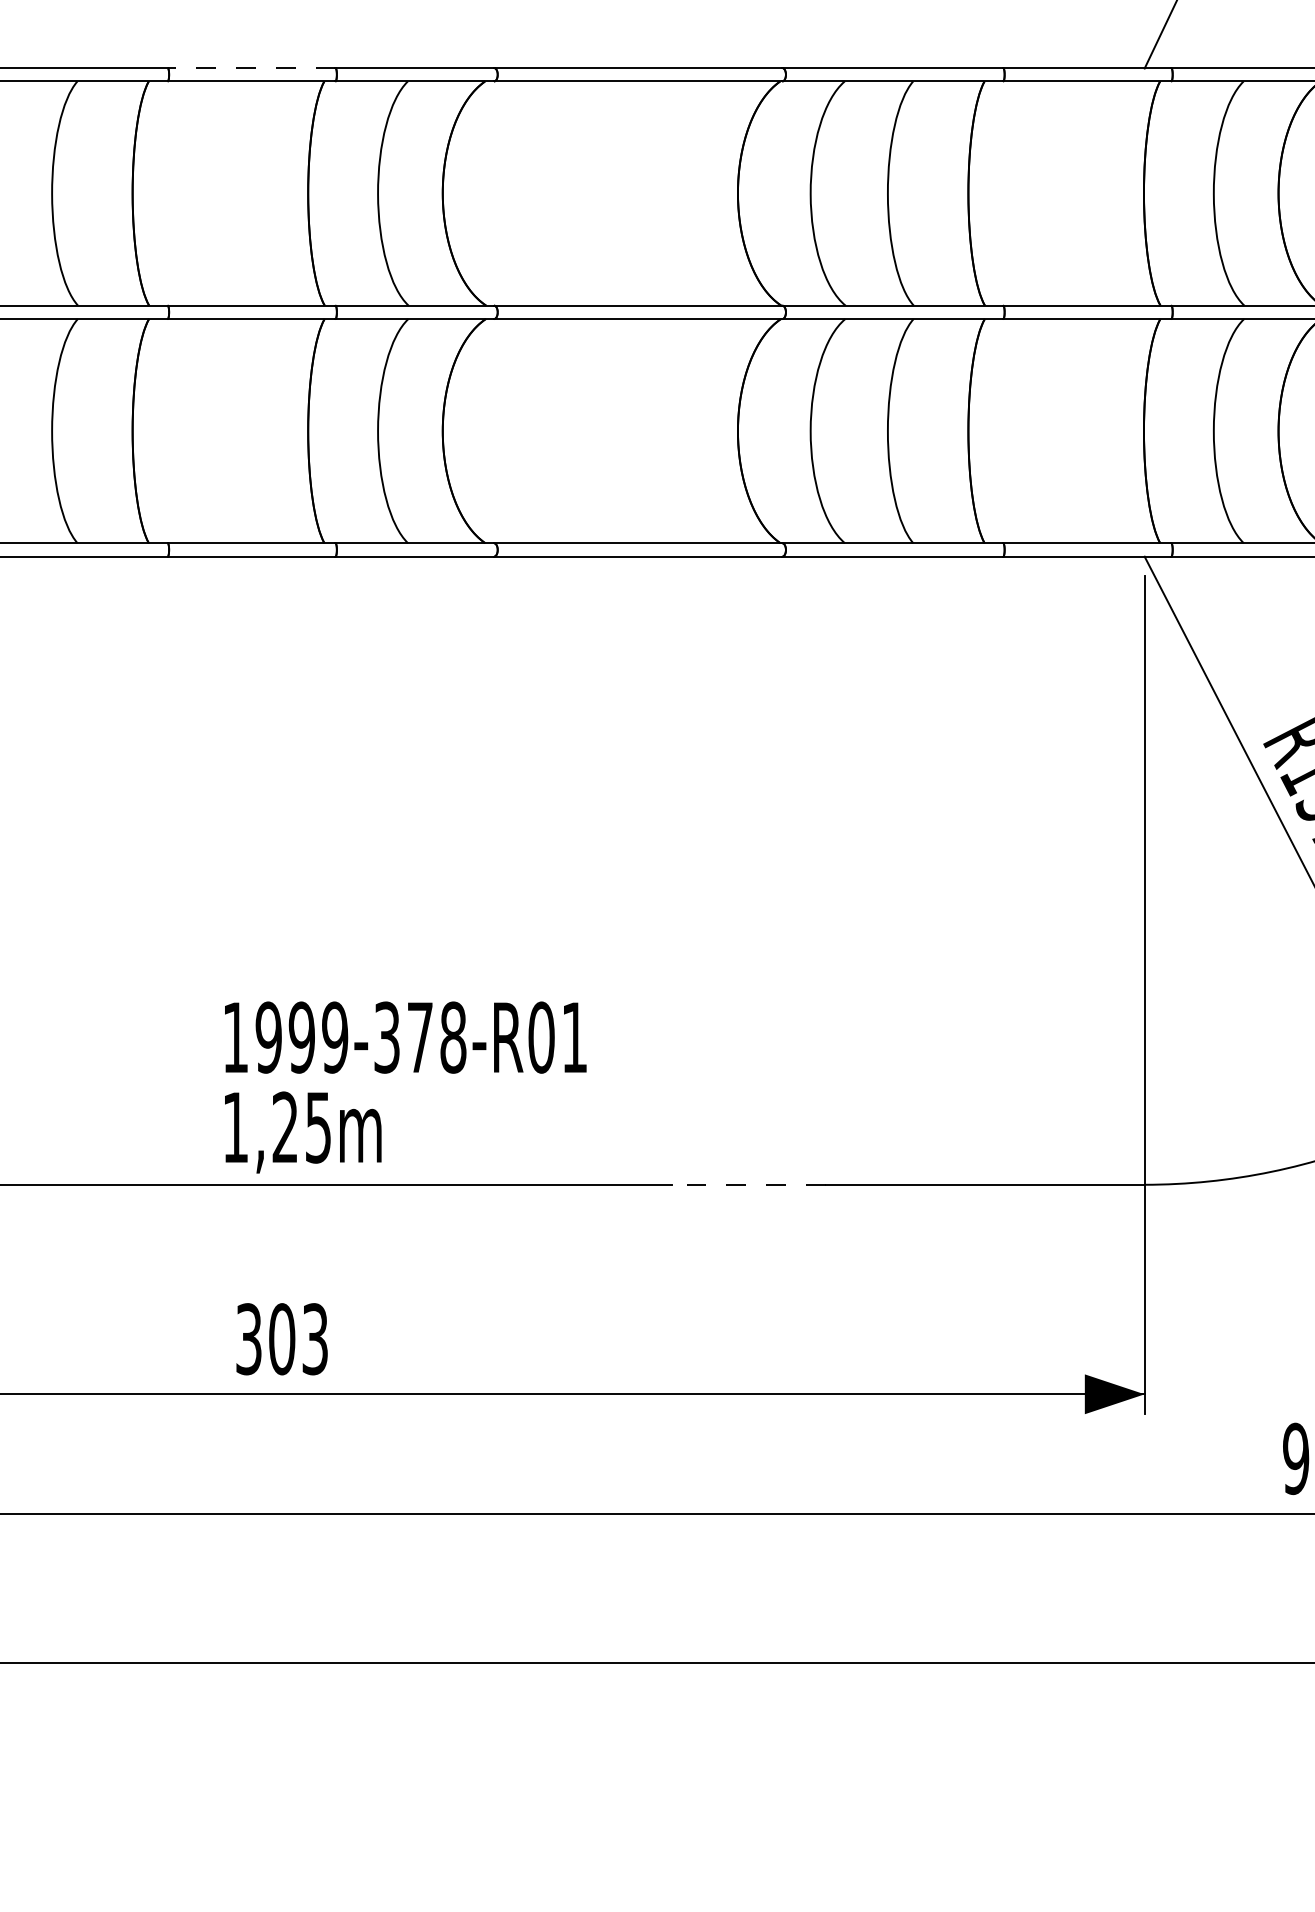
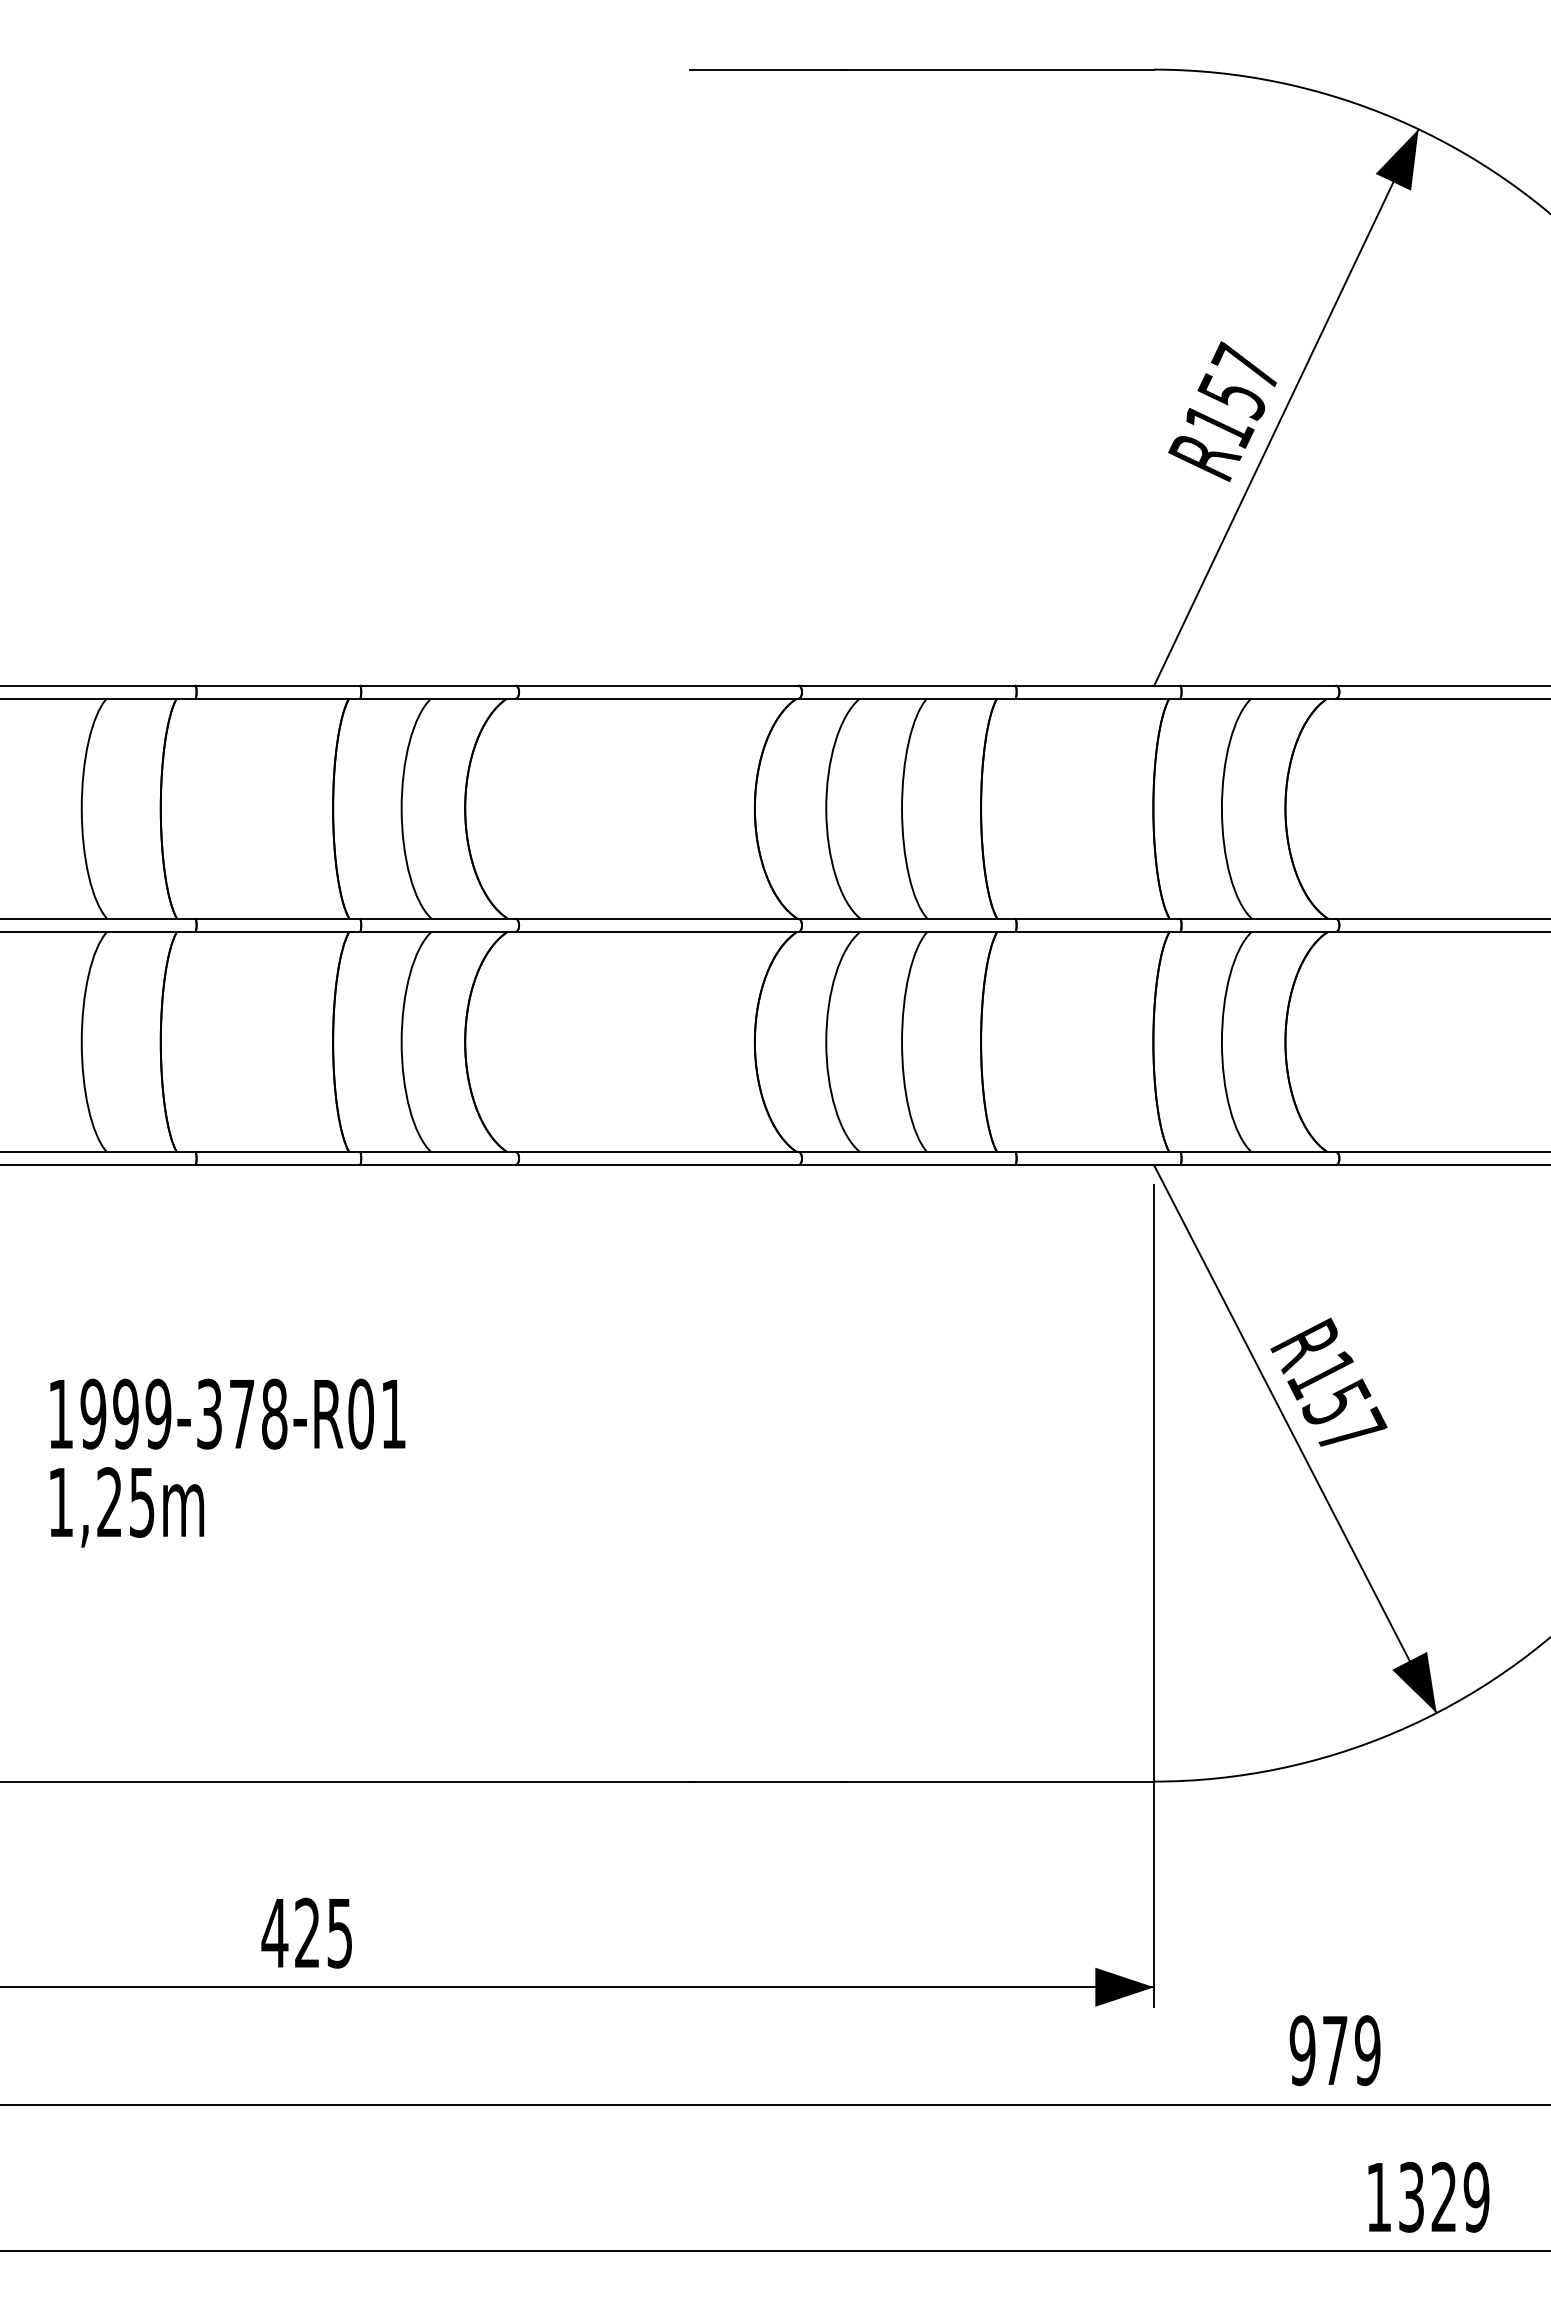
line: (251, 67) -> (277, 685), dashed -> solid
text: (405, 1086) -> (227, 1462), moved
line: (748, 1184) -> (765, 1781), dashed -> solid
text: (281, 1338) -> (306, 1932), 303 -> 425

